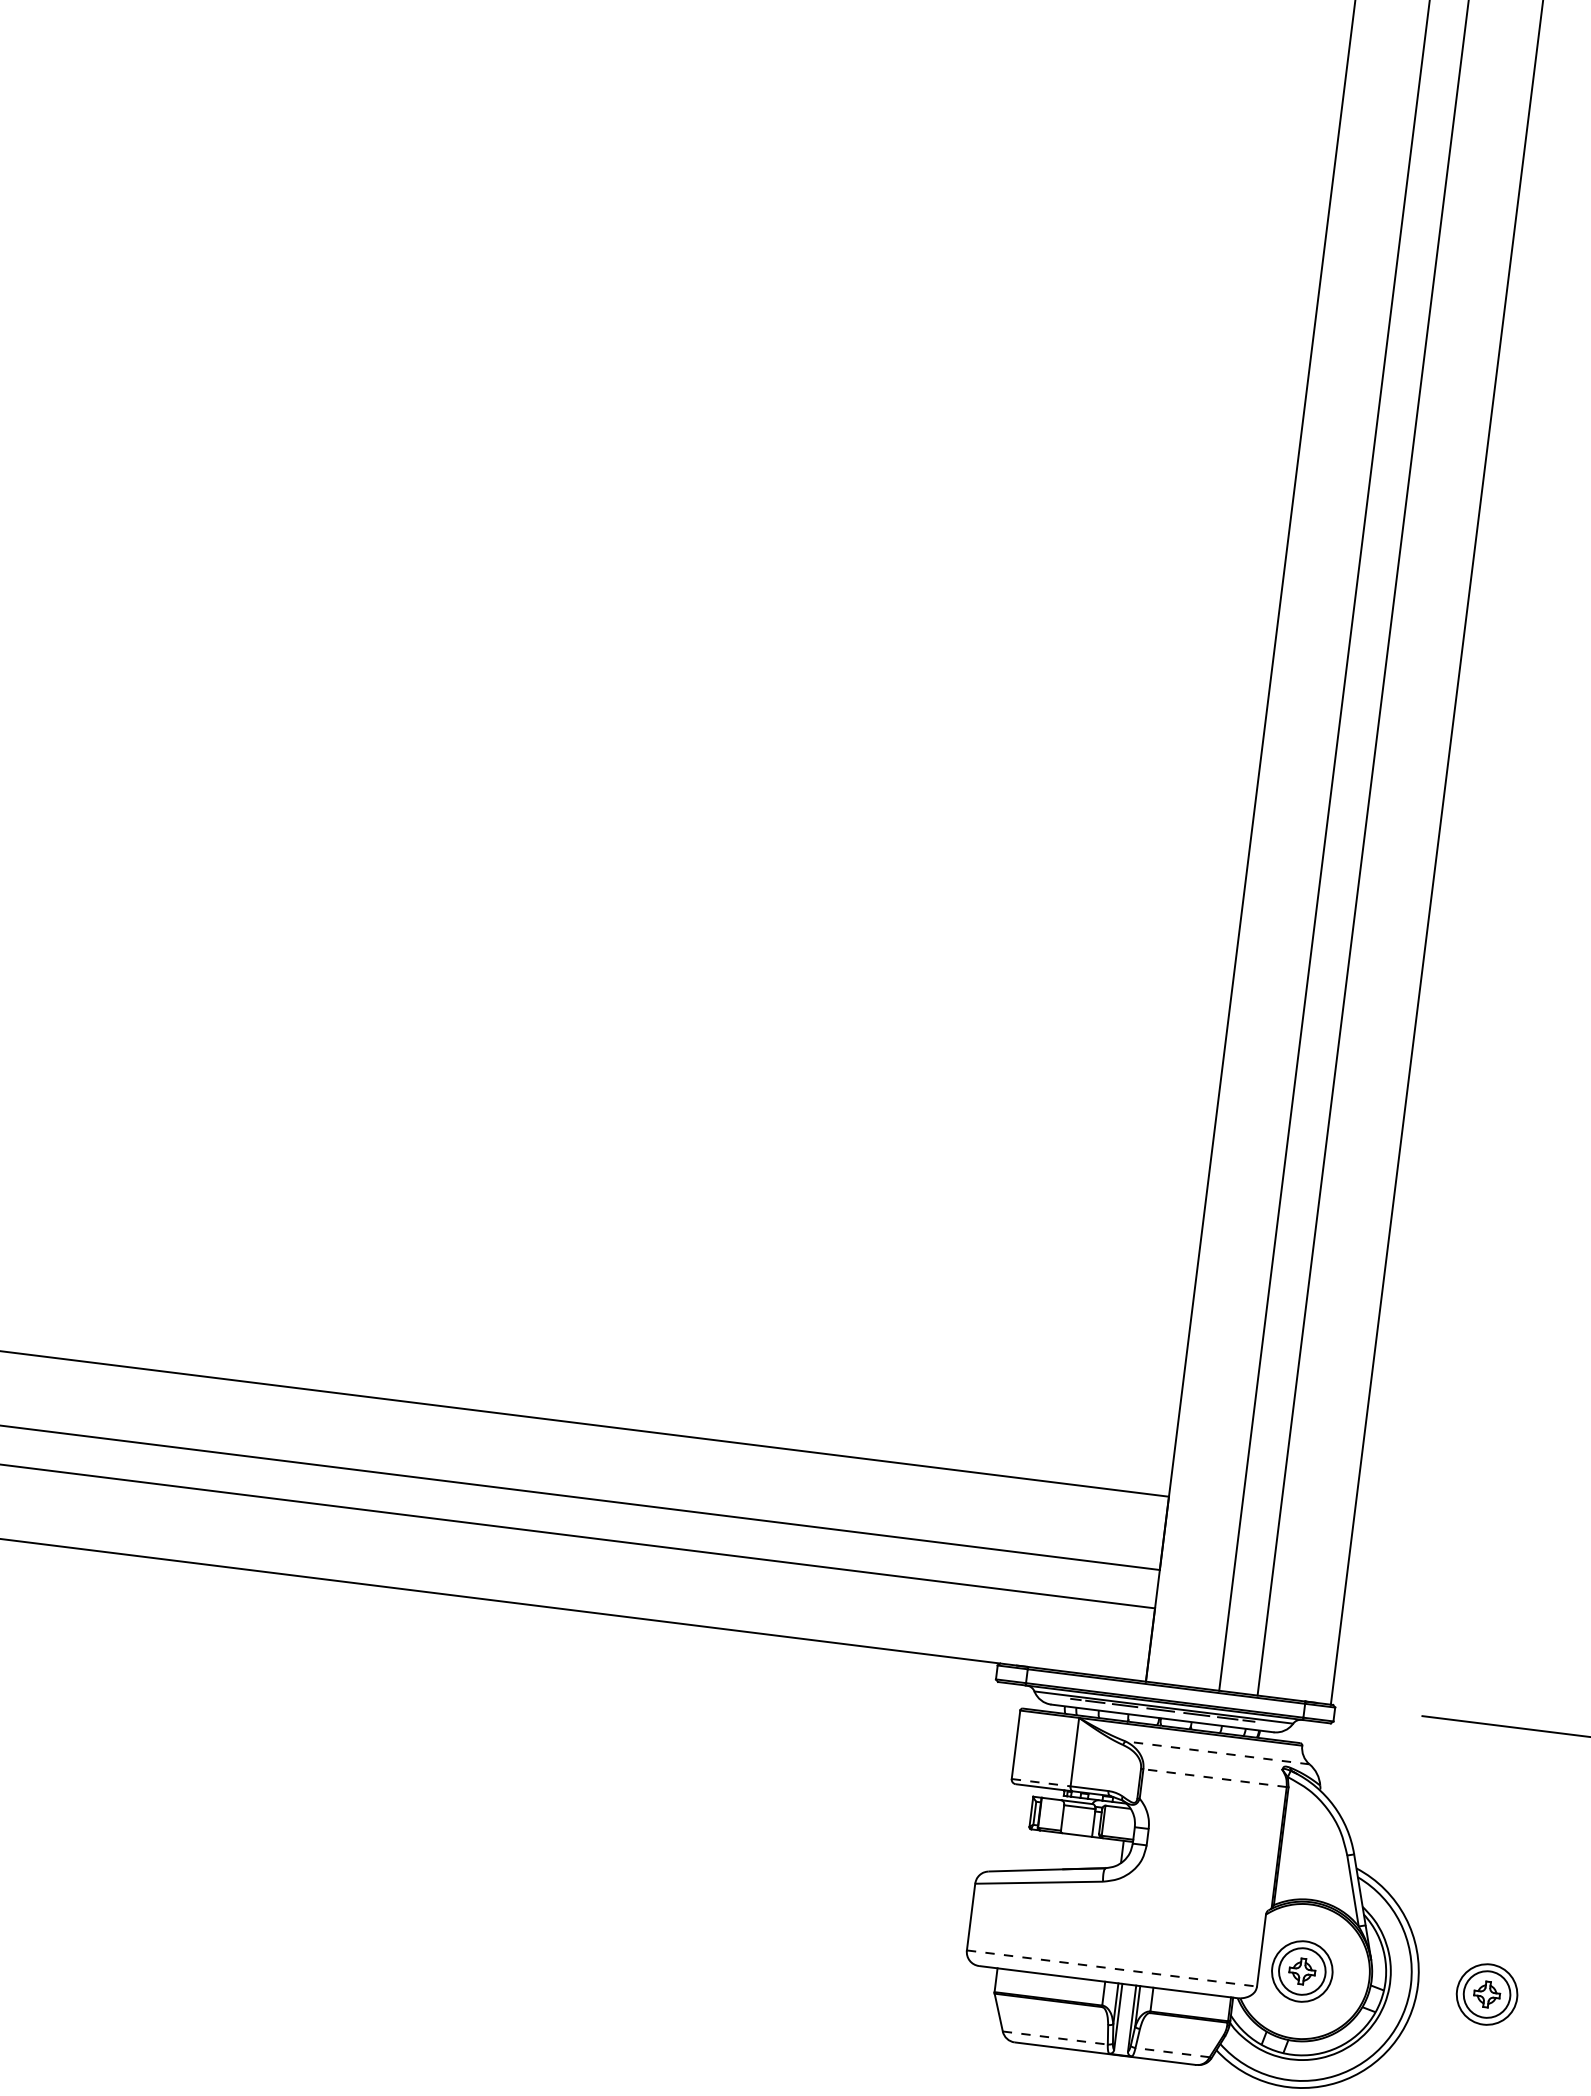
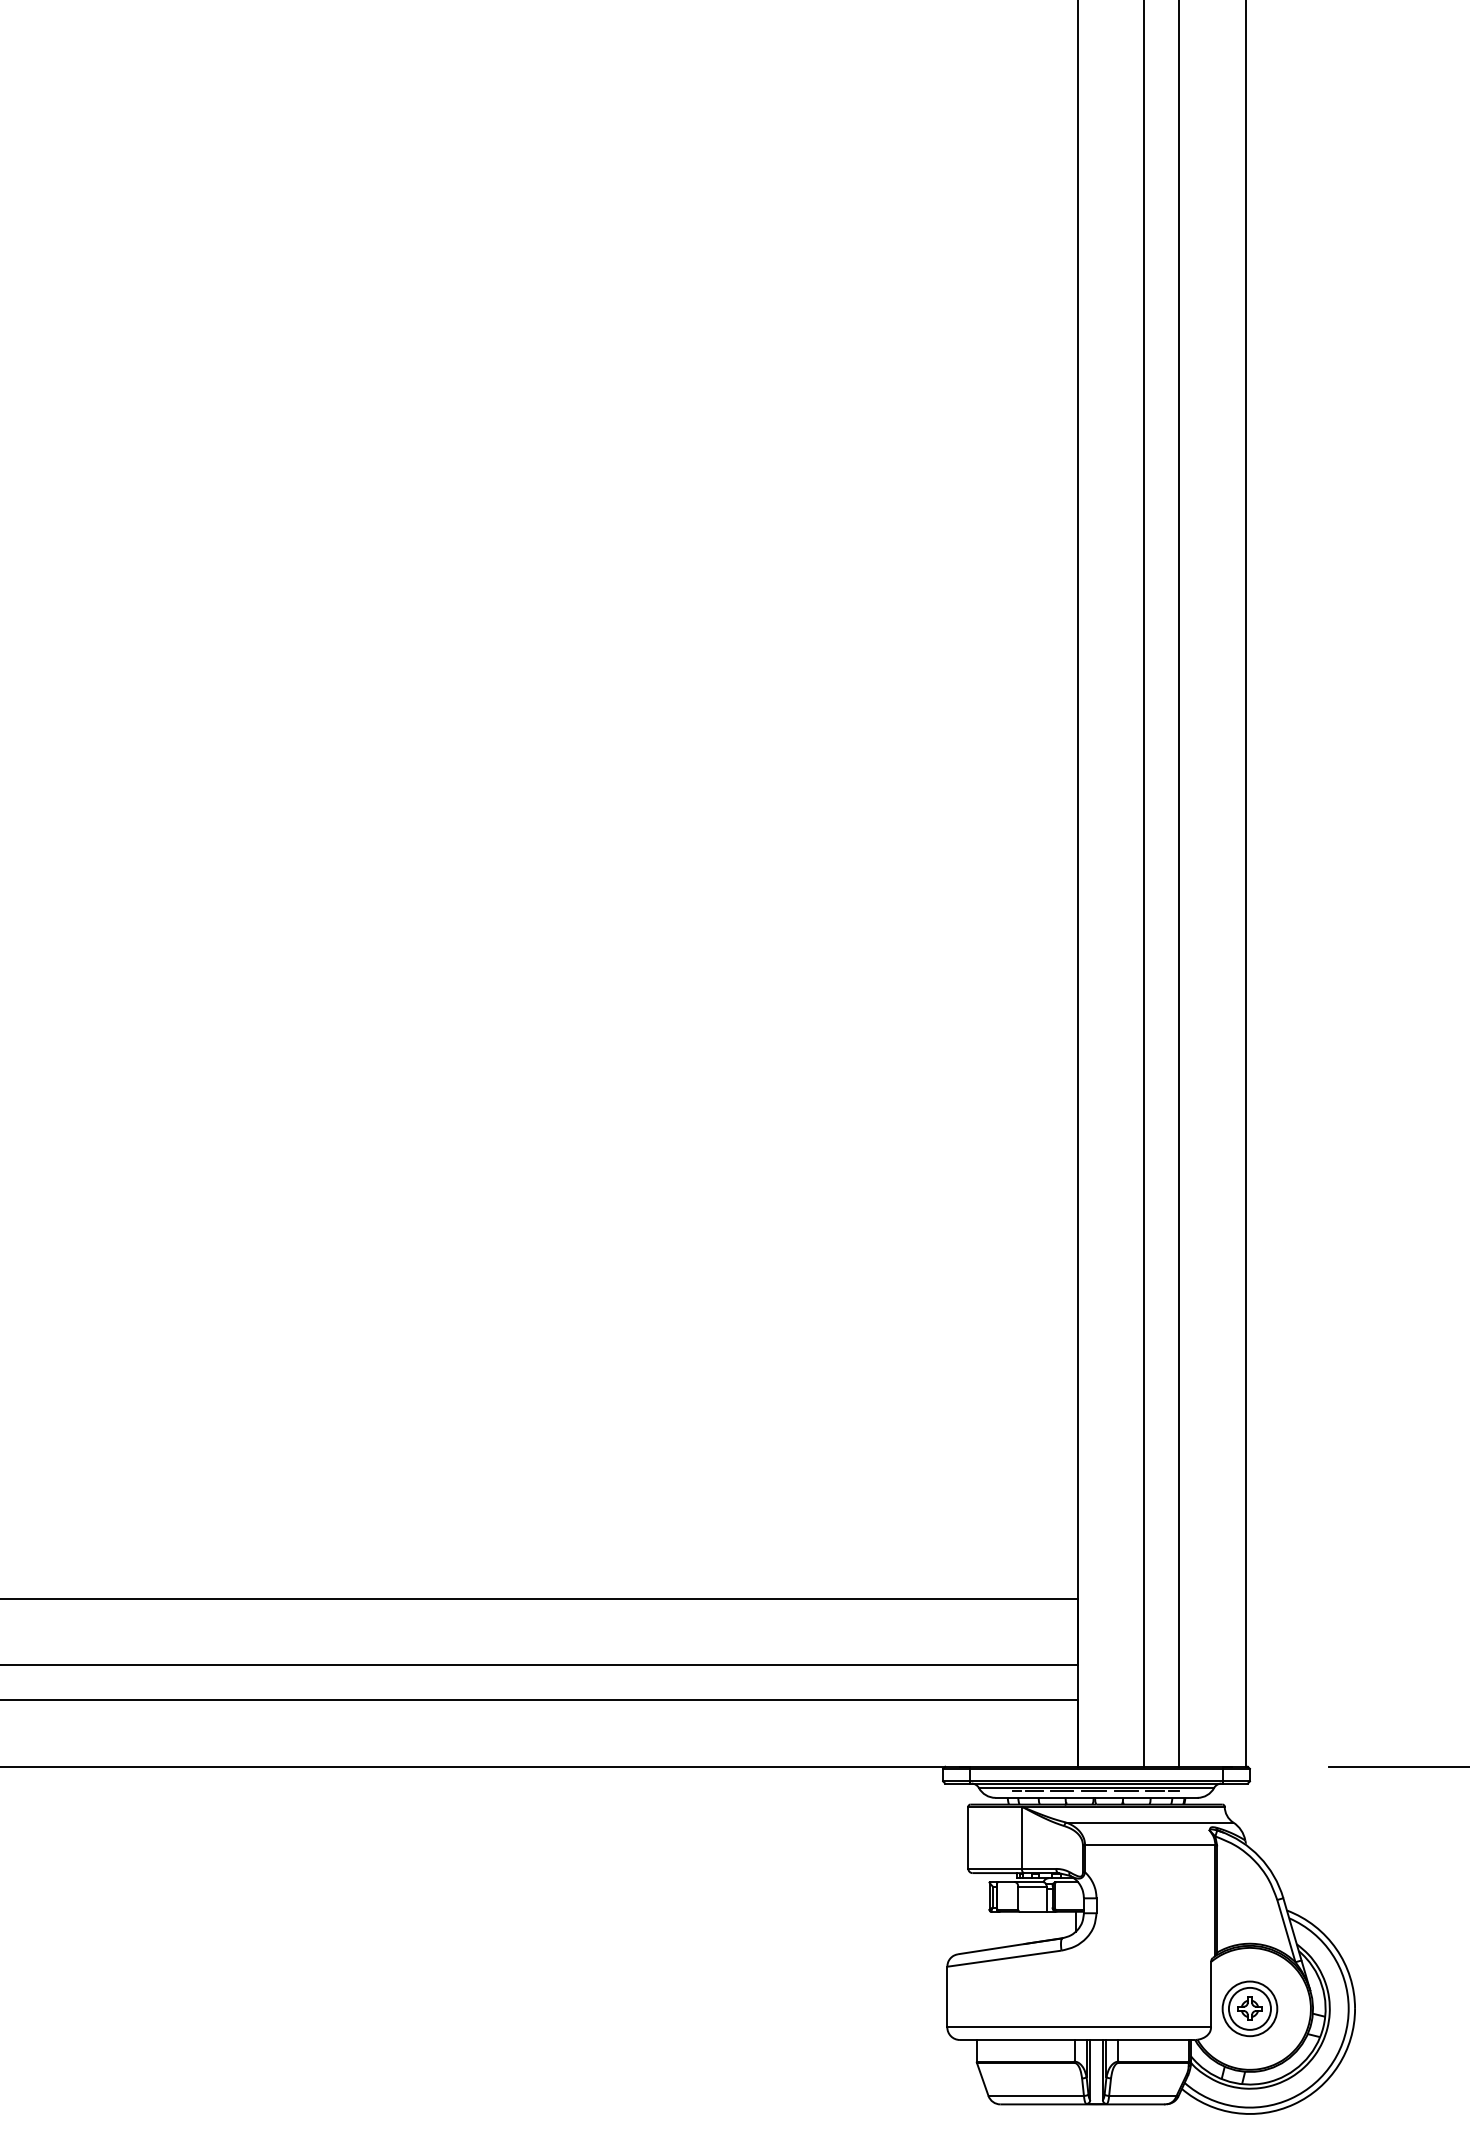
line: (1217, 1752) -> (1149, 1822), dashed -> solid
line: (1214, 1778) -> (1149, 1845), dashed -> solid
line: (1041, 1782) -> (995, 1868), dashed -> solid
line: (1112, 1968) -> (1079, 2027), dashed -> solid
part: (1486, 1994) -> (1417, 2008), removed
line: (1055, 2037) -> (1036, 2095), dashed -> solid
line: (1172, 2052) -> (1142, 2095), dashed -> solid

